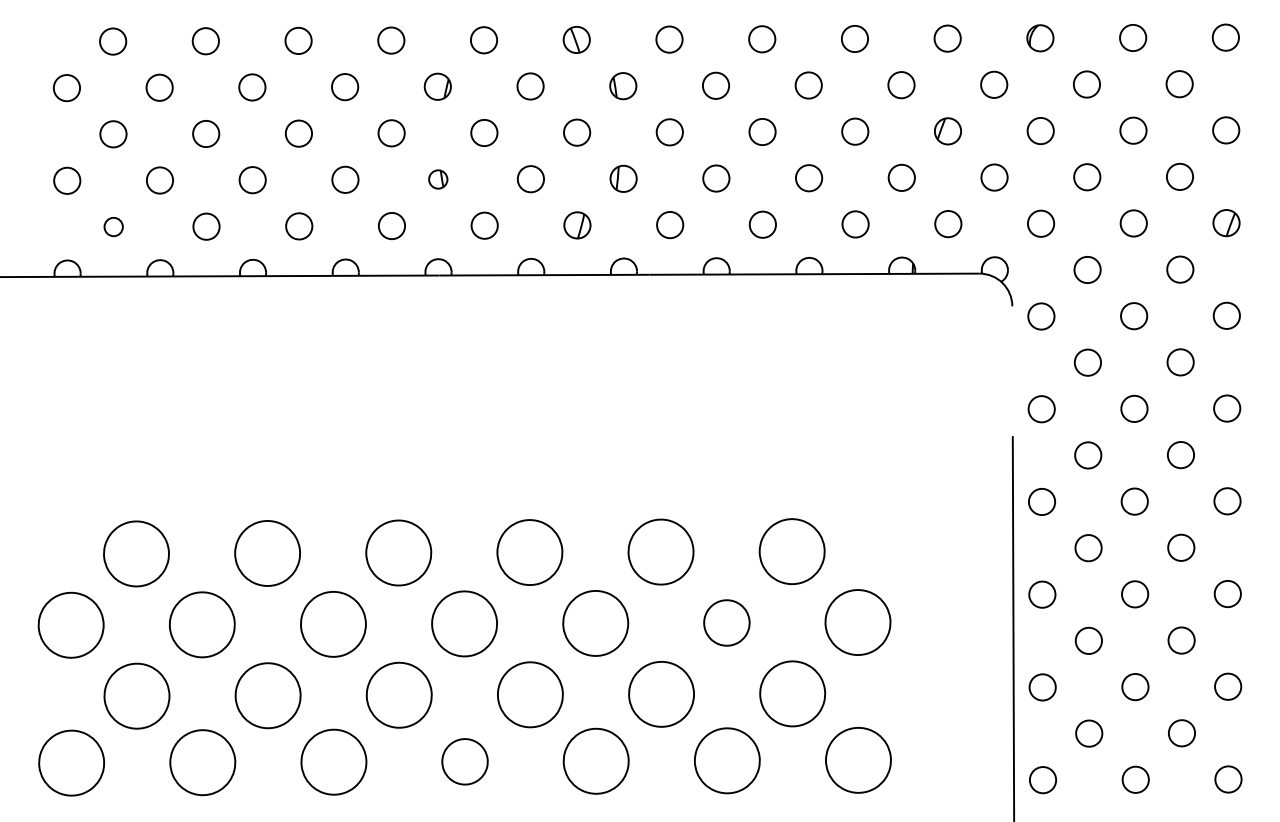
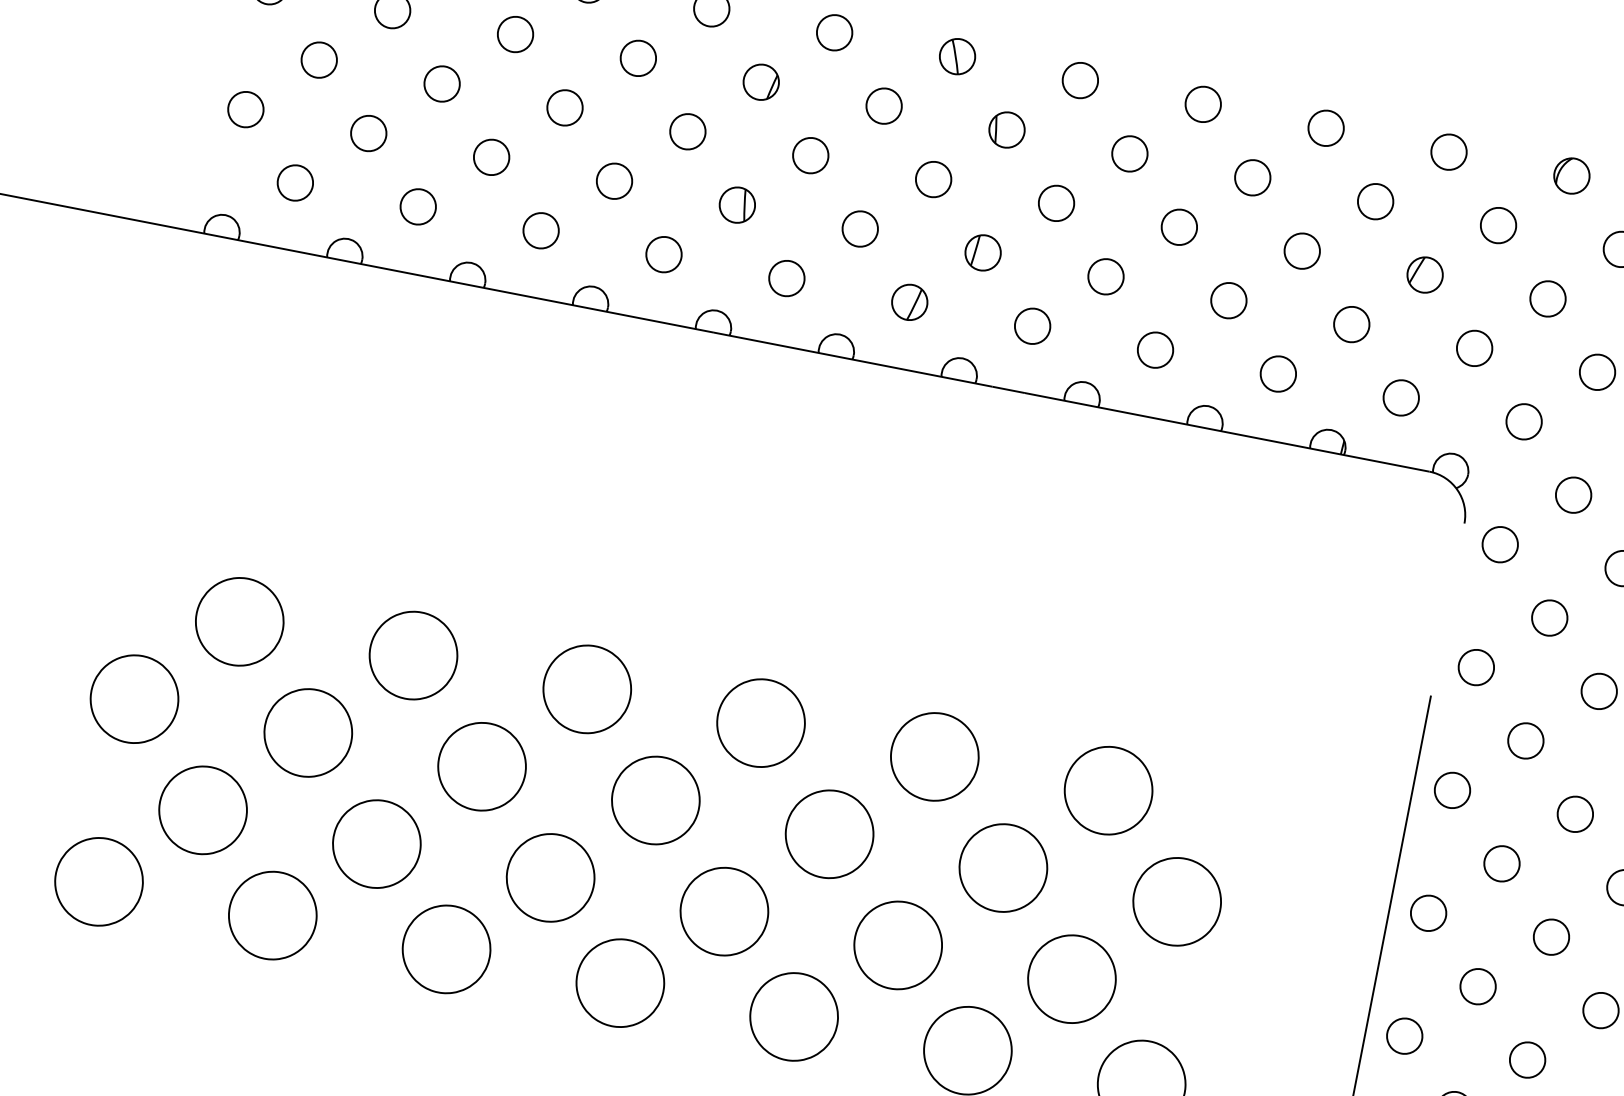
part: (438, 179) -> (737, 205), size x1.43
circle: (113, 226) -> (295, 182), size x1.43
part: (726, 622) -> (1003, 867), size x1.43
part: (464, 761) -> (619, 982), size x1.43

